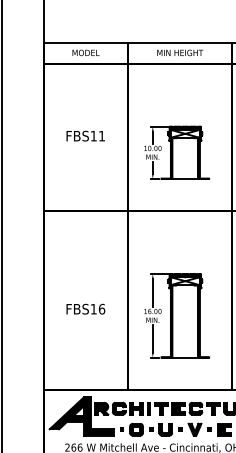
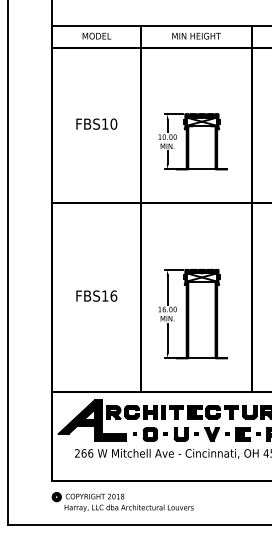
text: (101, 135) -> (113, 123), FBS11 -> FBS10
text: (85, 308) -> (96, 295), moved

